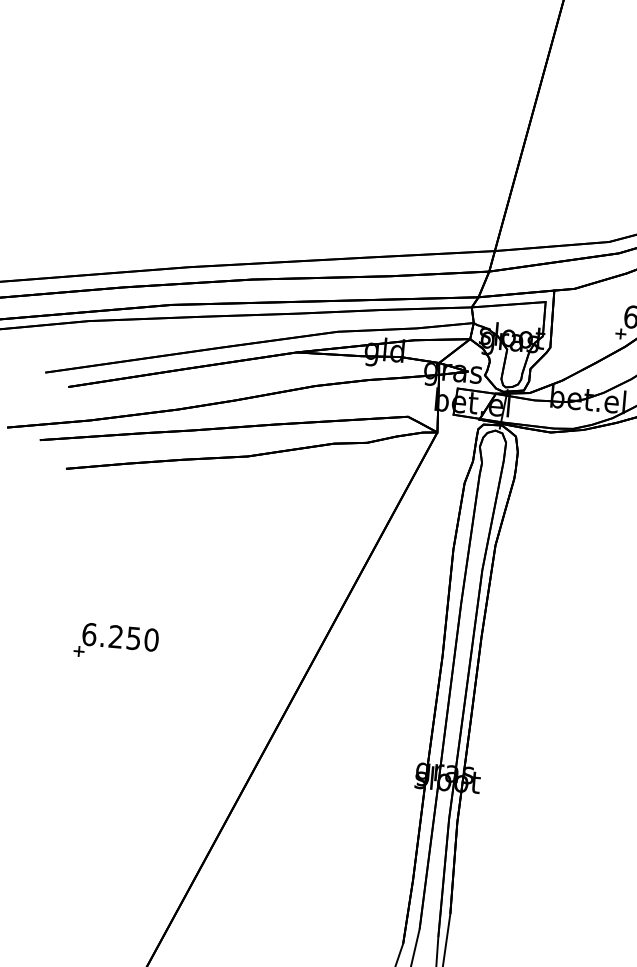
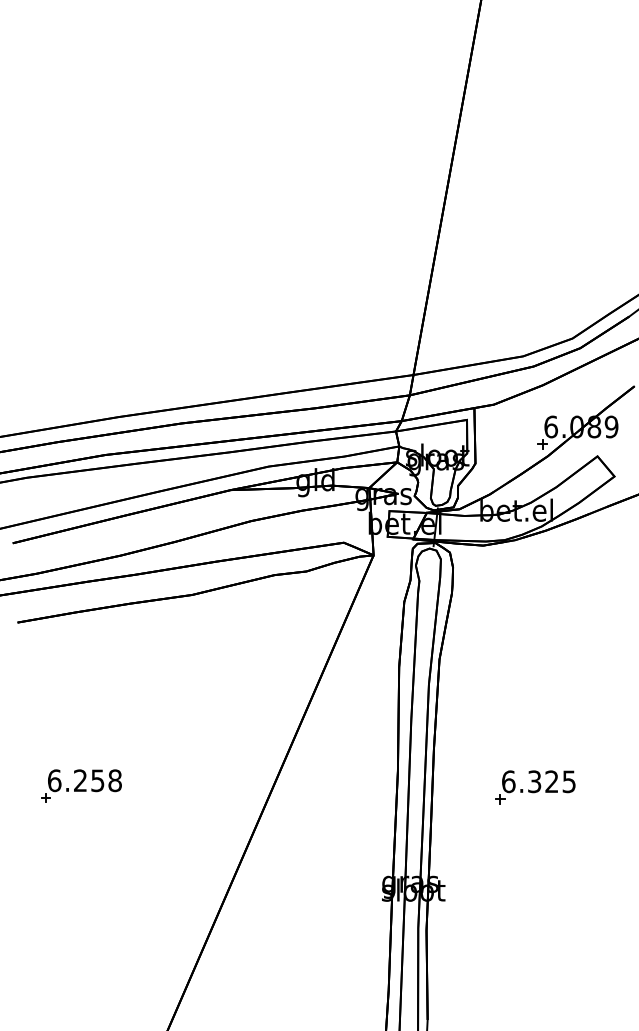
text: (150, 639) -> (114, 780), 6.250 -> 6.258
part: (582, 685) -> (535, 787), added

